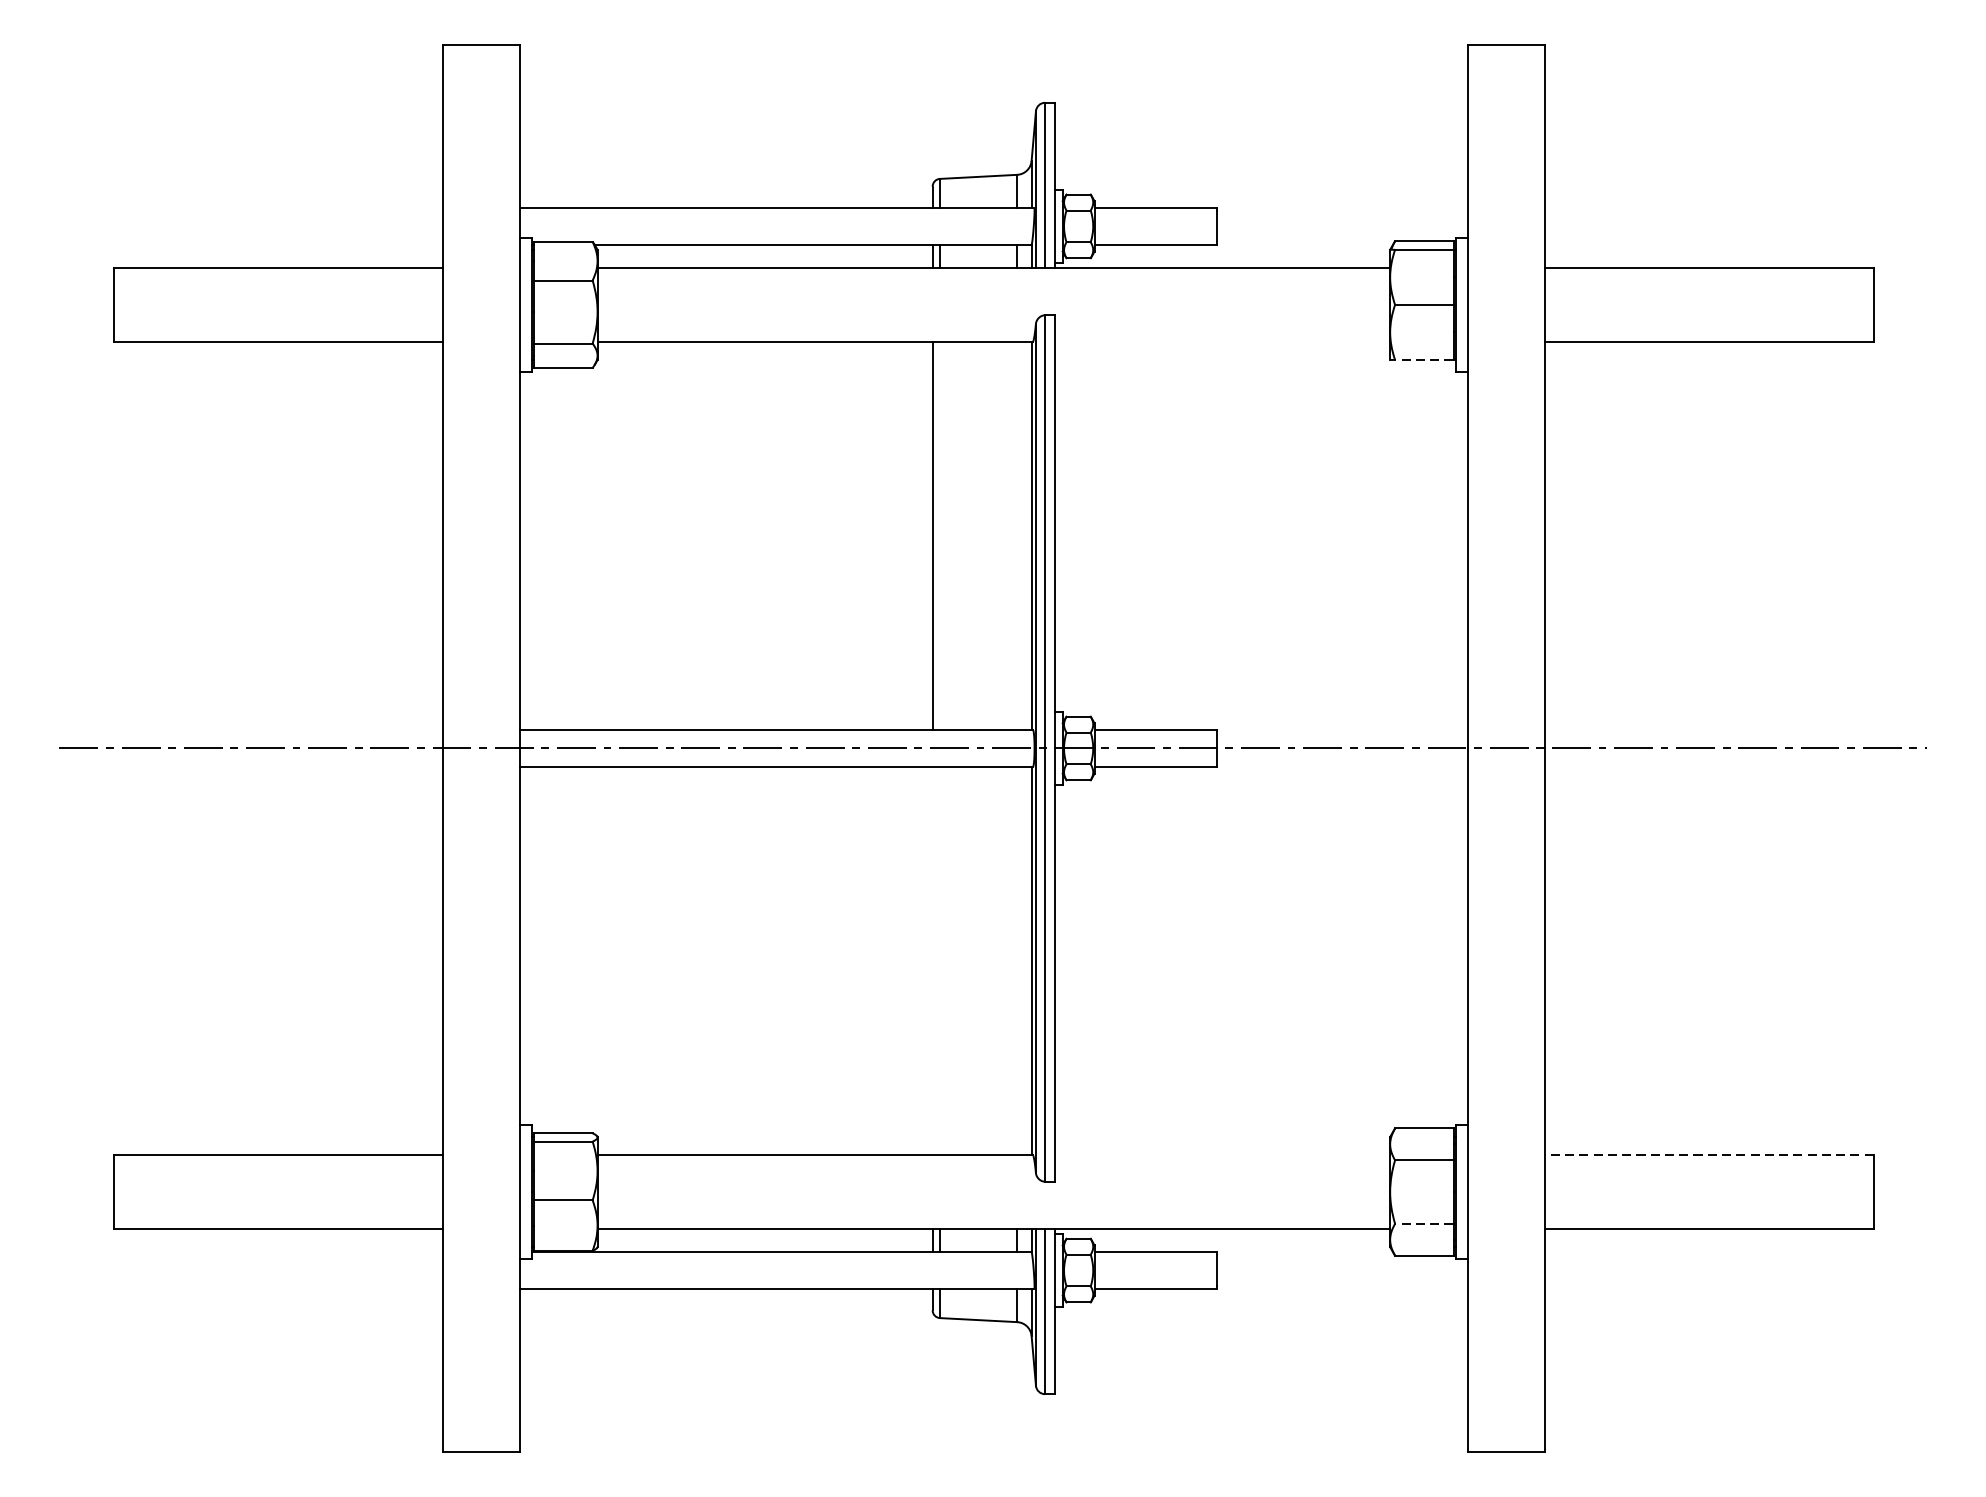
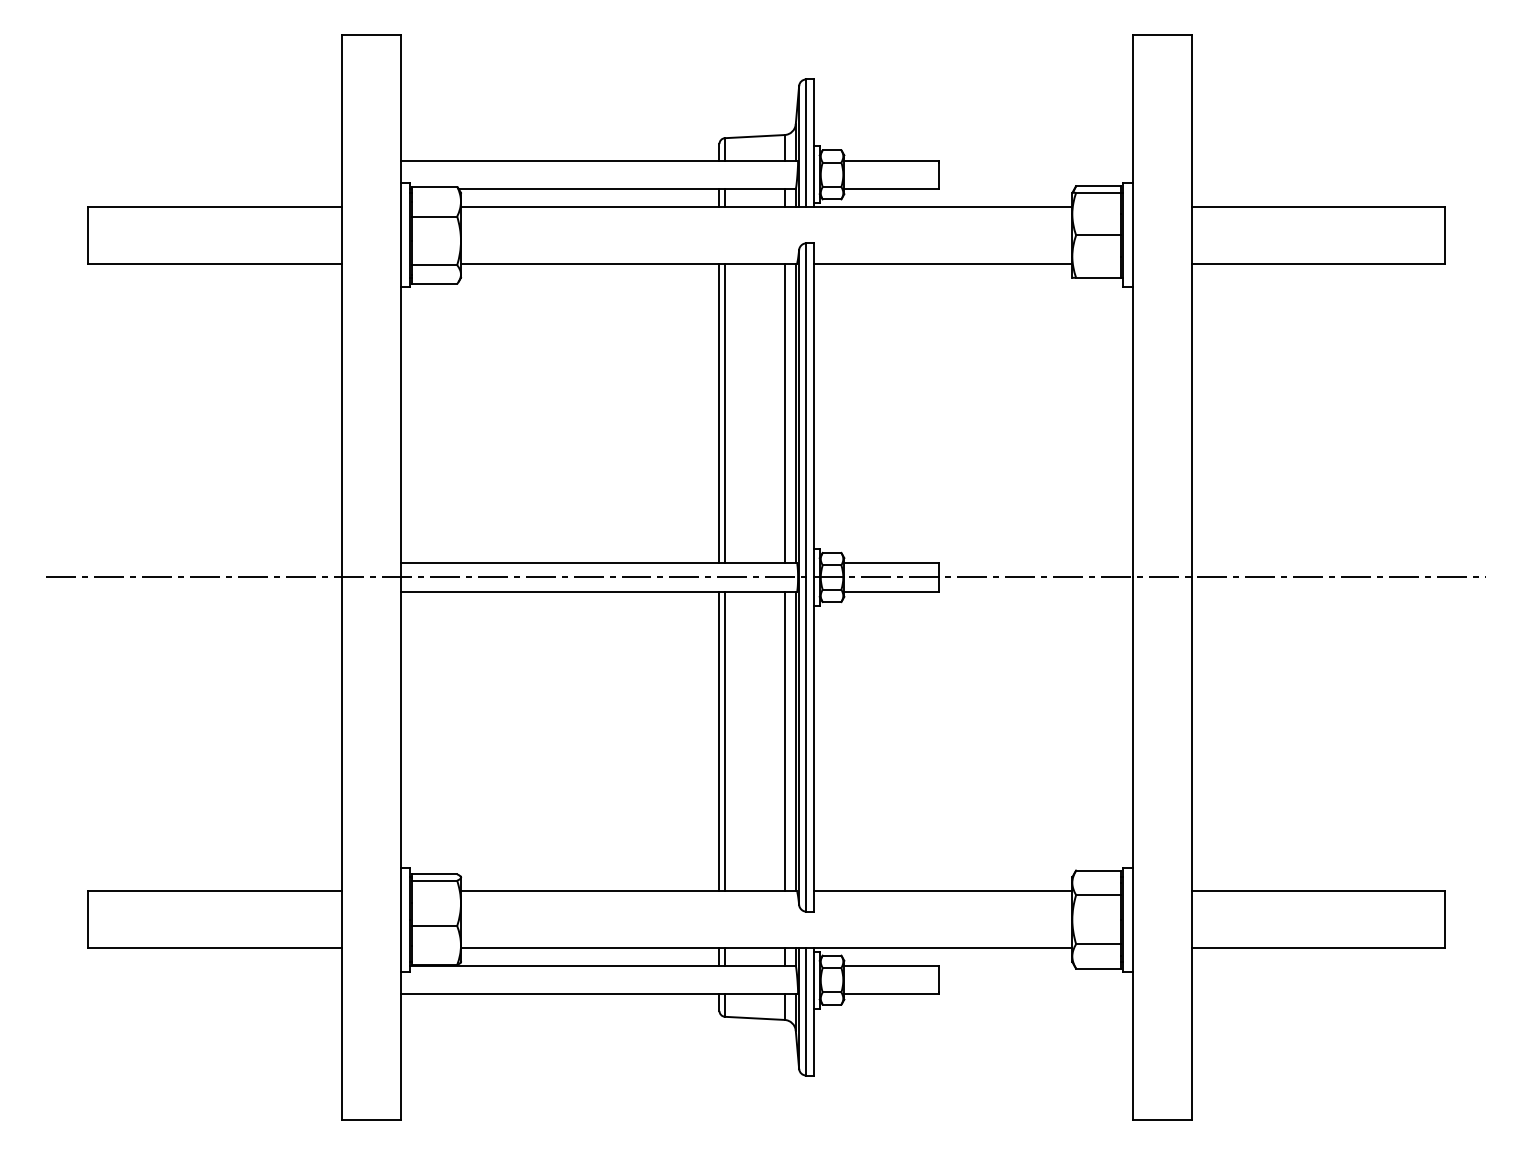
line: (1221, 341) -> (942, 263), added
line: (1424, 359) -> (1098, 277), dashed -> solid
line: (940, 535) -> (725, 413), added
line: (1016, 535) -> (784, 413), added
line: (932, 961) -> (719, 741), added
line: (940, 961) -> (725, 741), added
line: (1016, 961) -> (784, 741), added
line: (1221, 1155) -> (942, 891), added
line: (1709, 1155) -> (1318, 891), dashed -> solid
line: (1424, 1224) -> (1098, 944), dashed -> solid

